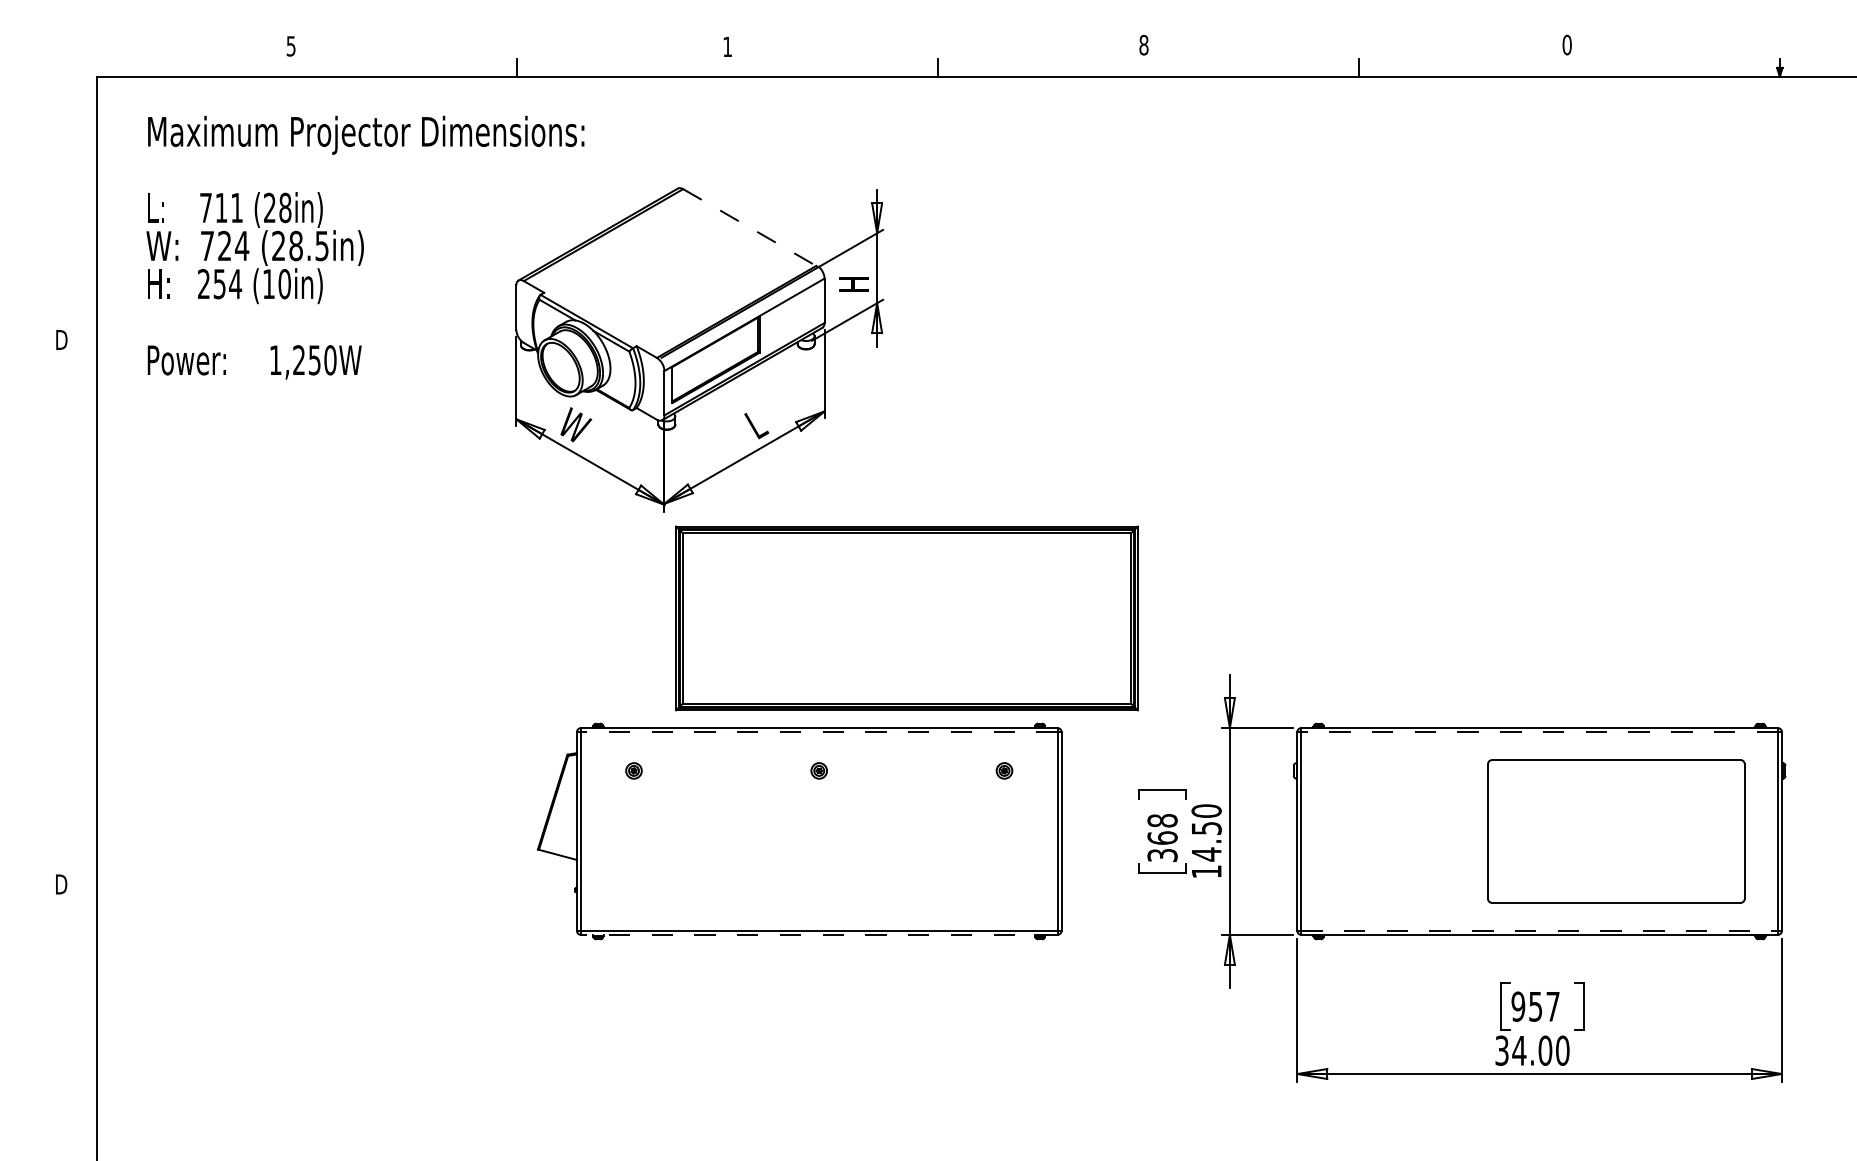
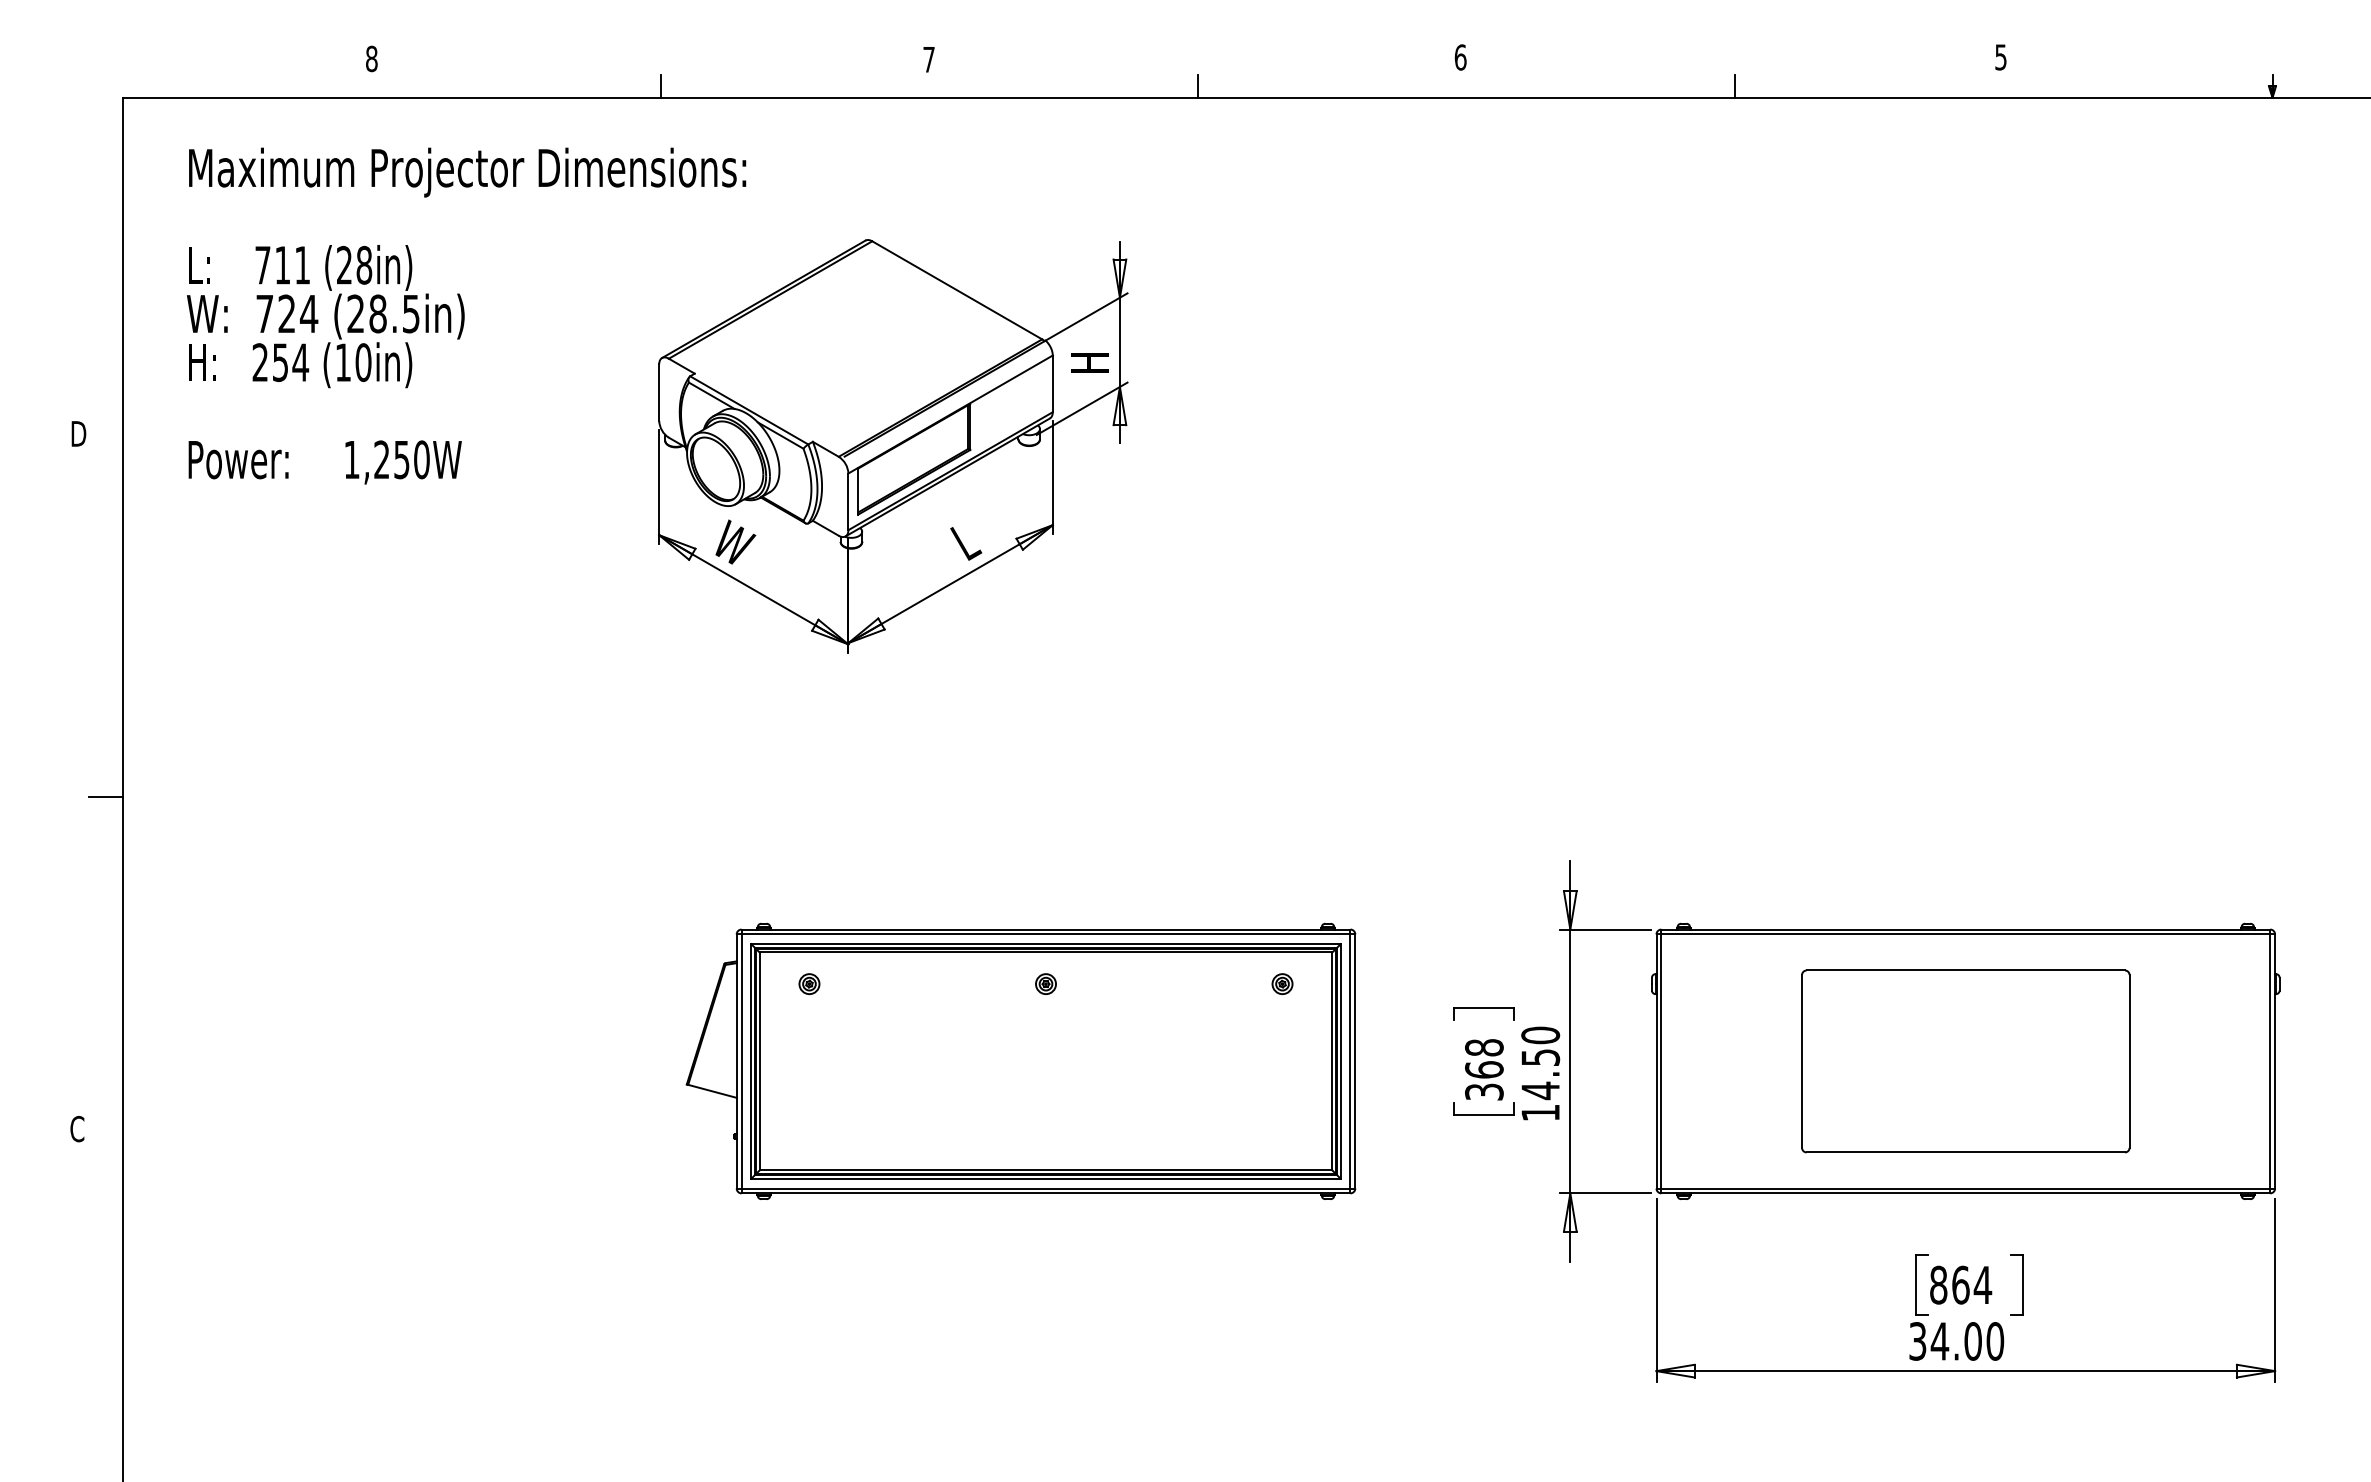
text: (290, 45) -> (371, 58), 5 -> 8
text: (1143, 45) -> (1460, 57), 8 -> 6
text: (1566, 45) -> (2000, 57), 0 -> 5
text: (727, 46) -> (928, 59), 1 -> 7
line: (749, 227) -> (957, 290), dashed -> solid
part: (906, 618) -> (1045, 1061), moved
line: (83, 624) -> (106, 797), added
line: (818, 732) -> (1045, 934), dashed -> solid
line: (1539, 732) -> (1965, 934), dashed -> solid
part: (1616, 831) -> (1965, 1061), moved
text: (60, 884) -> (77, 1129), D -> C
line: (1540, 930) -> (1966, 1188), dashed -> solid
line: (818, 934) -> (1045, 1193), dashed -> solid
text: (1536, 1006) -> (1961, 1284), 957 -> 864

